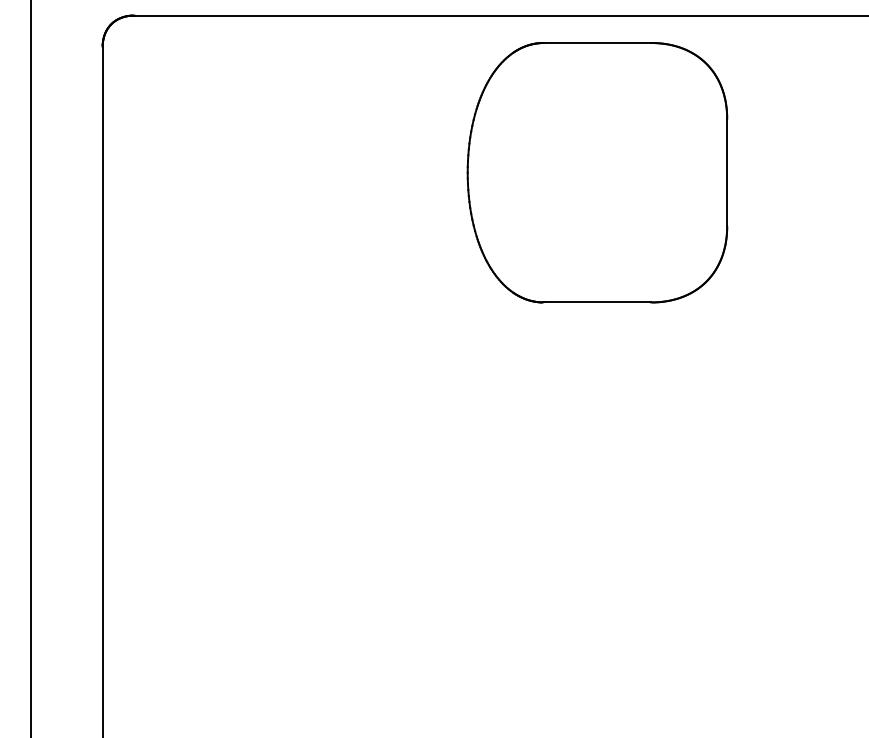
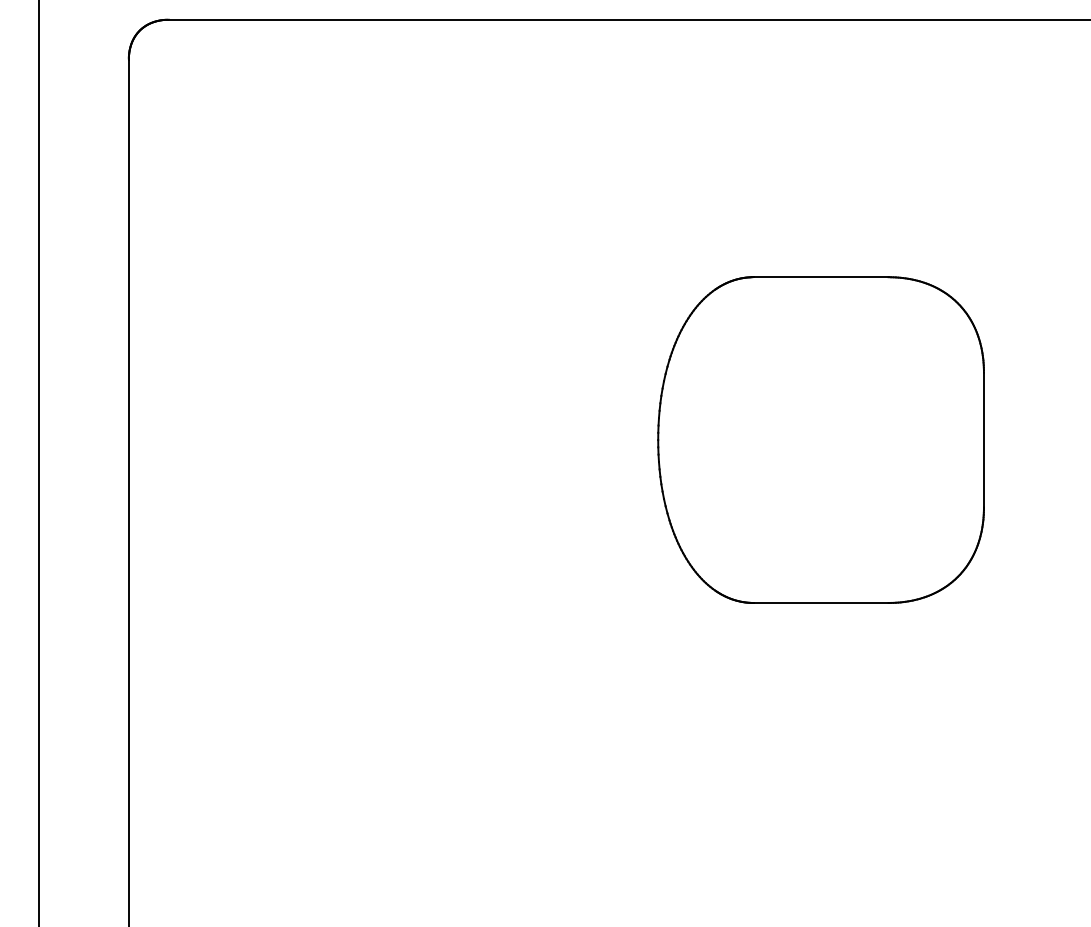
part: (596, 172) -> (820, 439), moved

